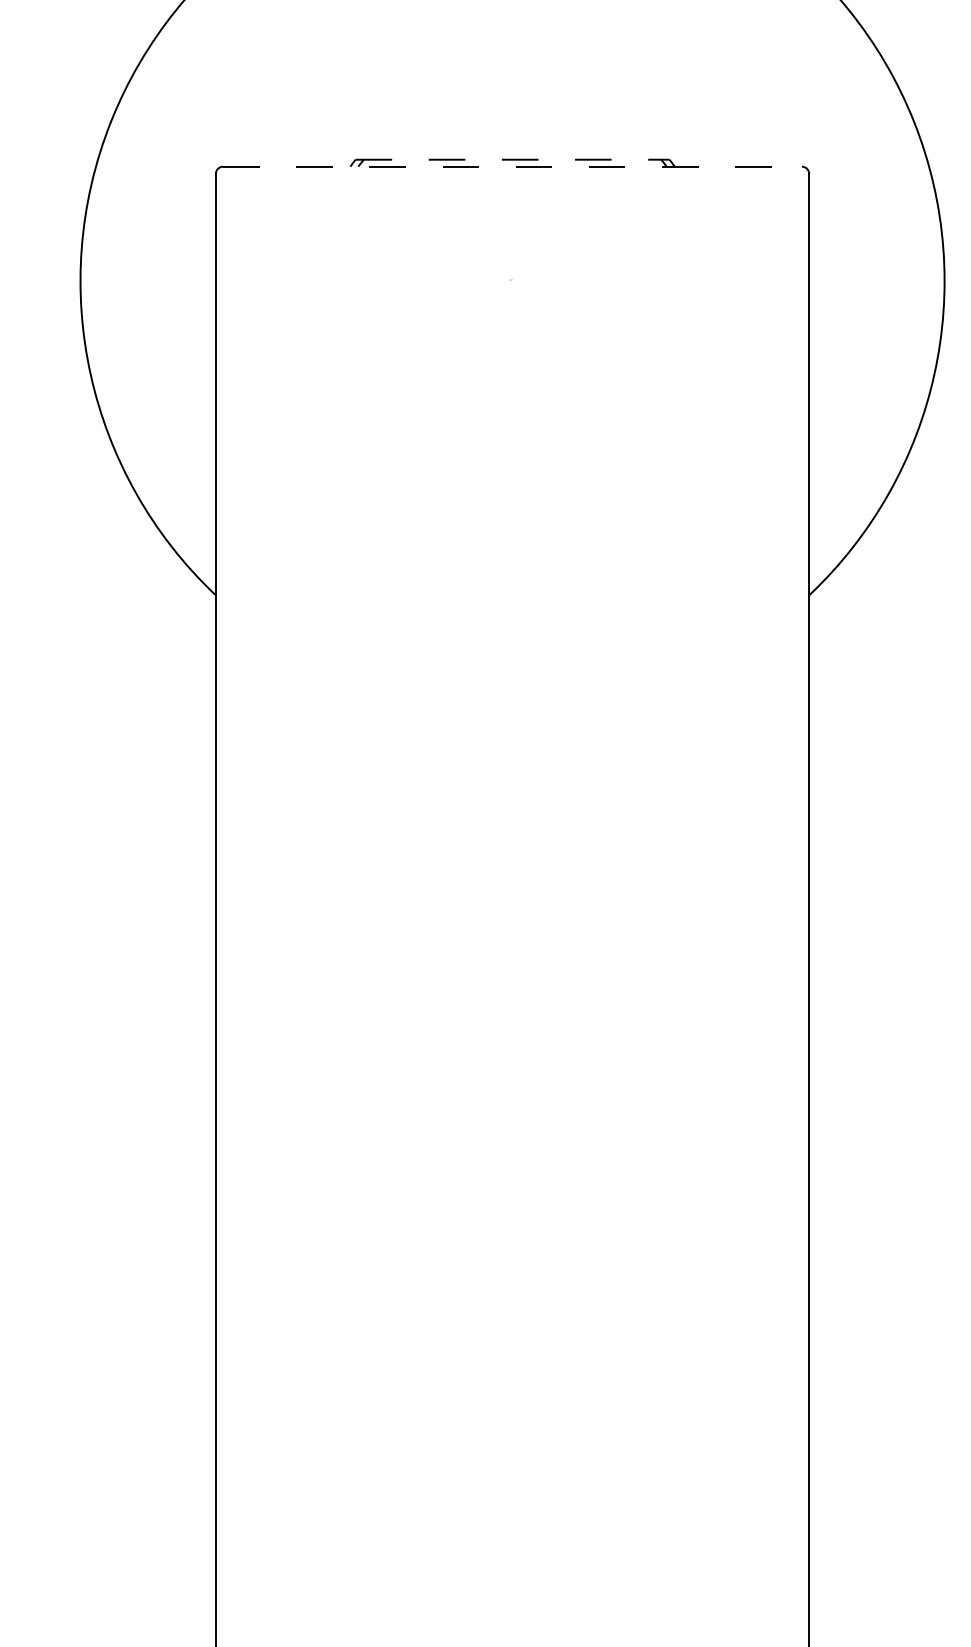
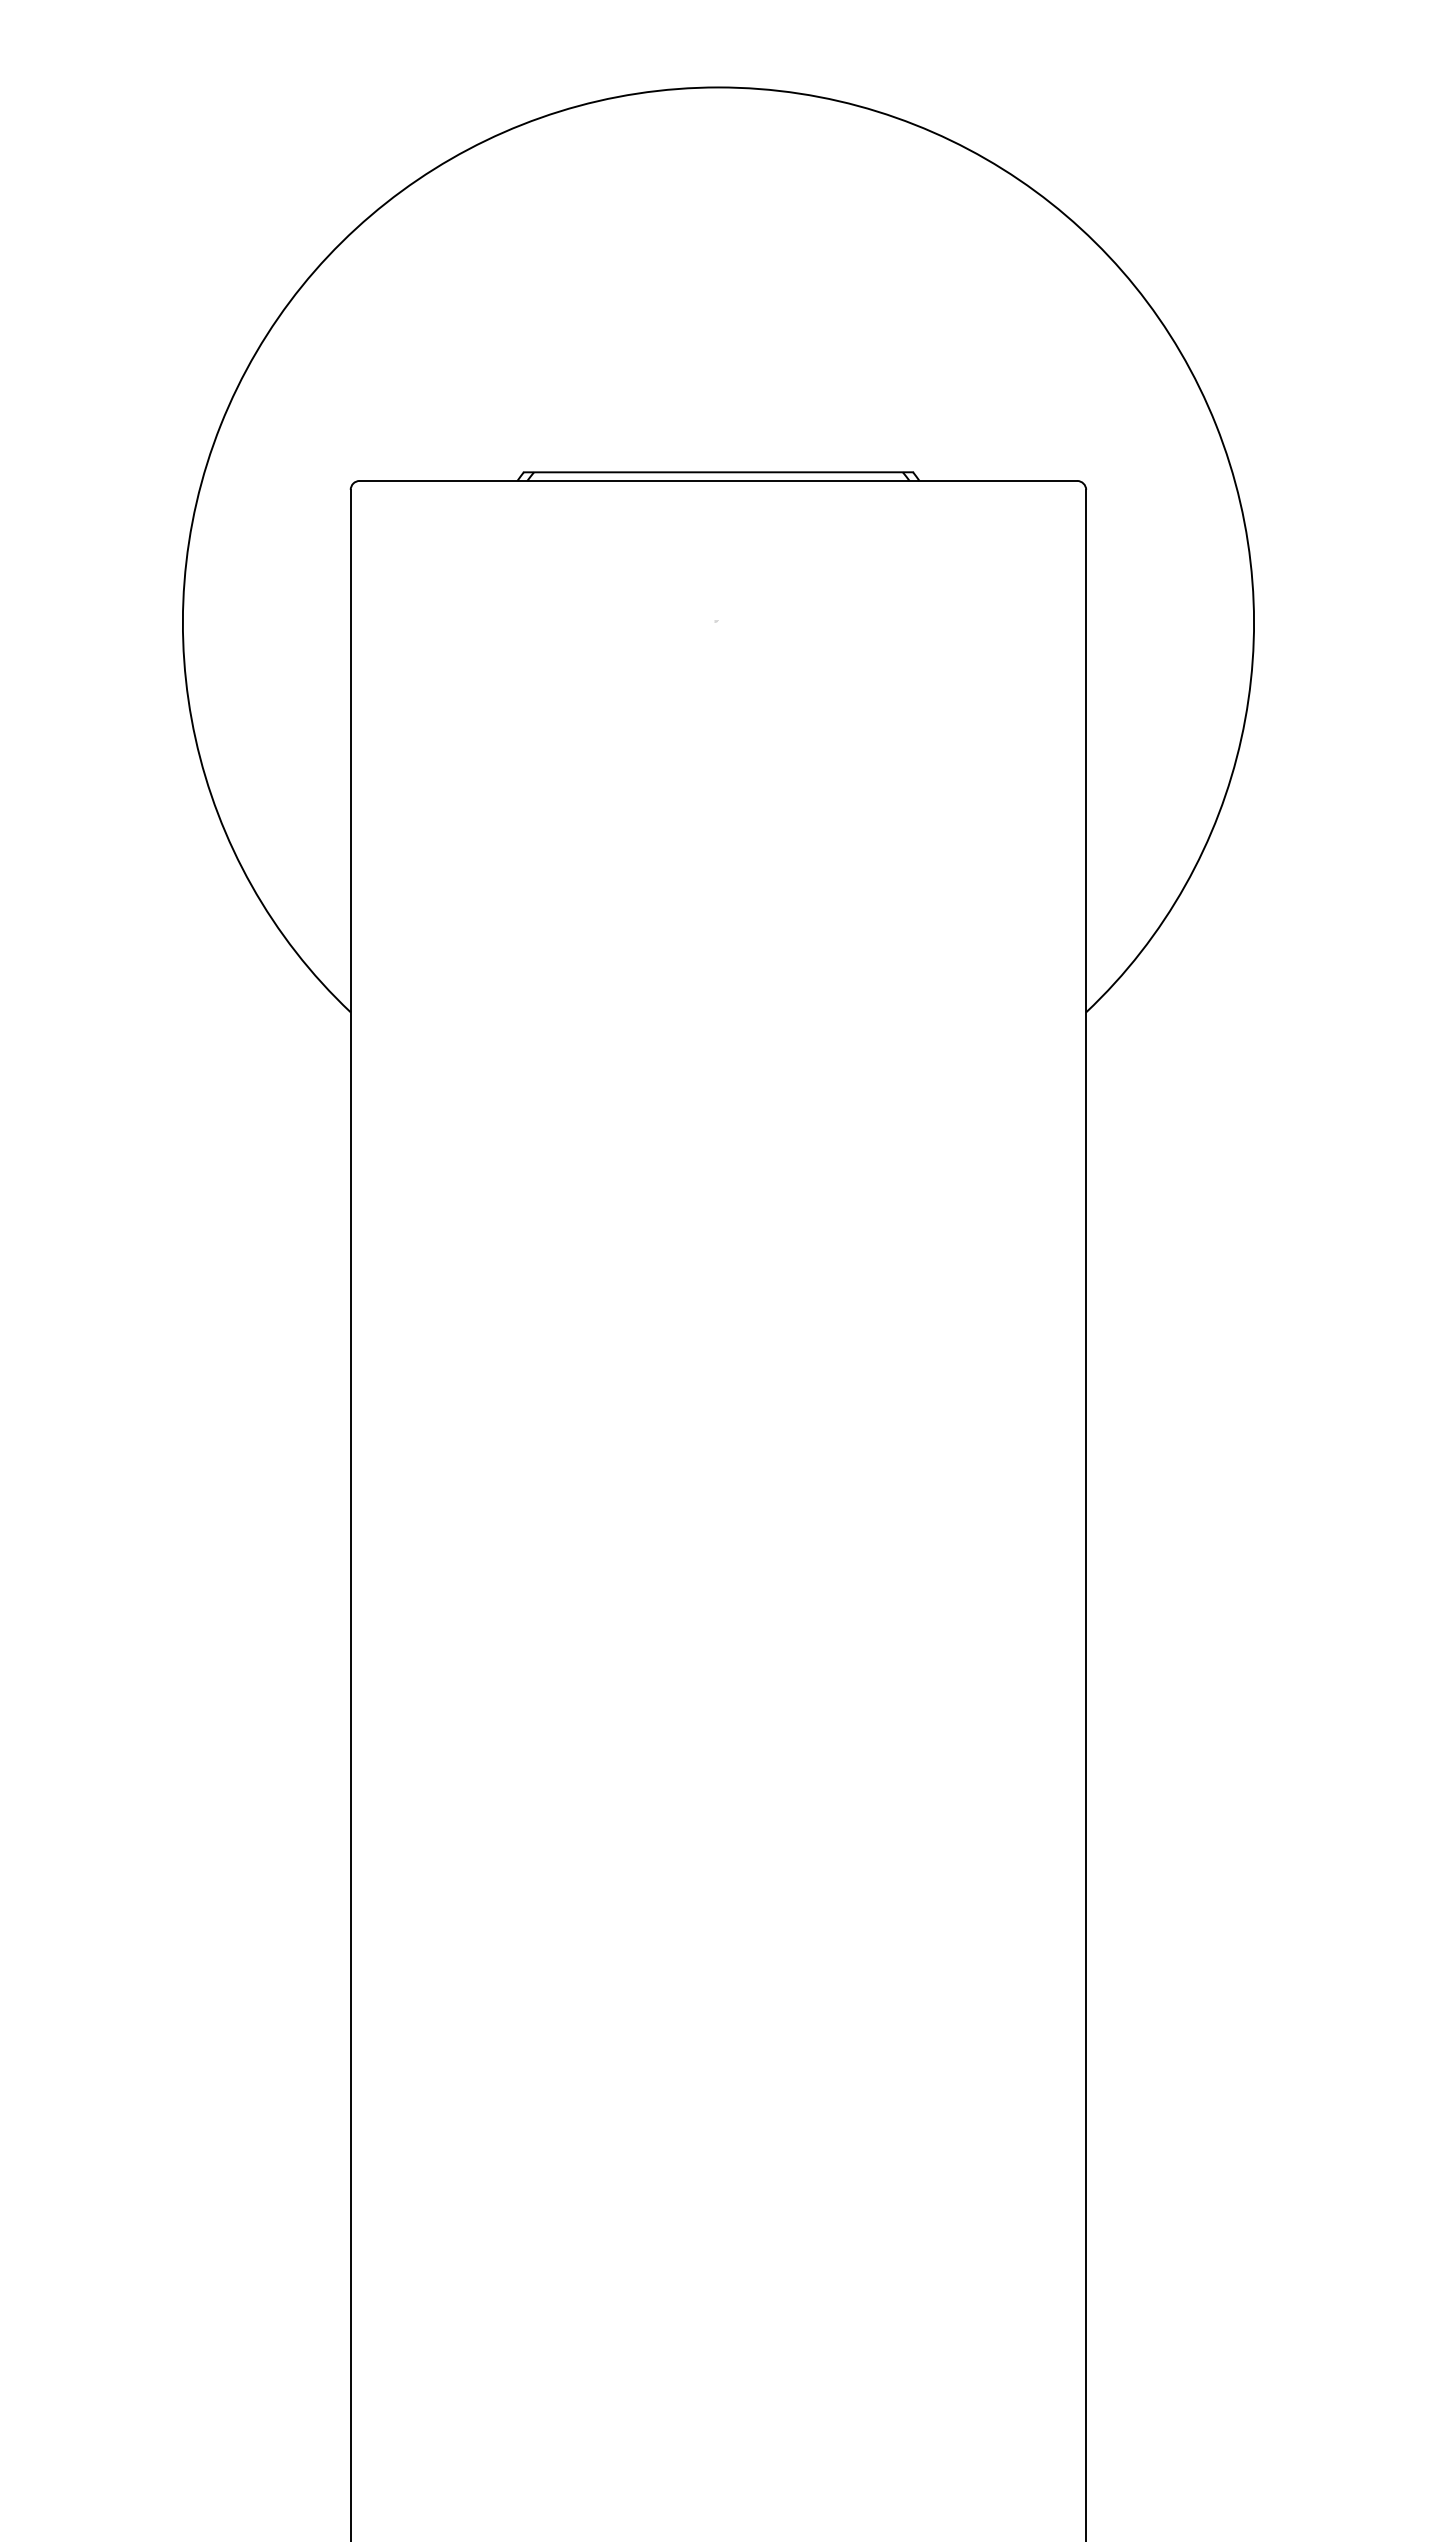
line: (512, 159) -> (718, 472), dashed -> solid
line: (512, 166) -> (718, 480), dashed -> solid

